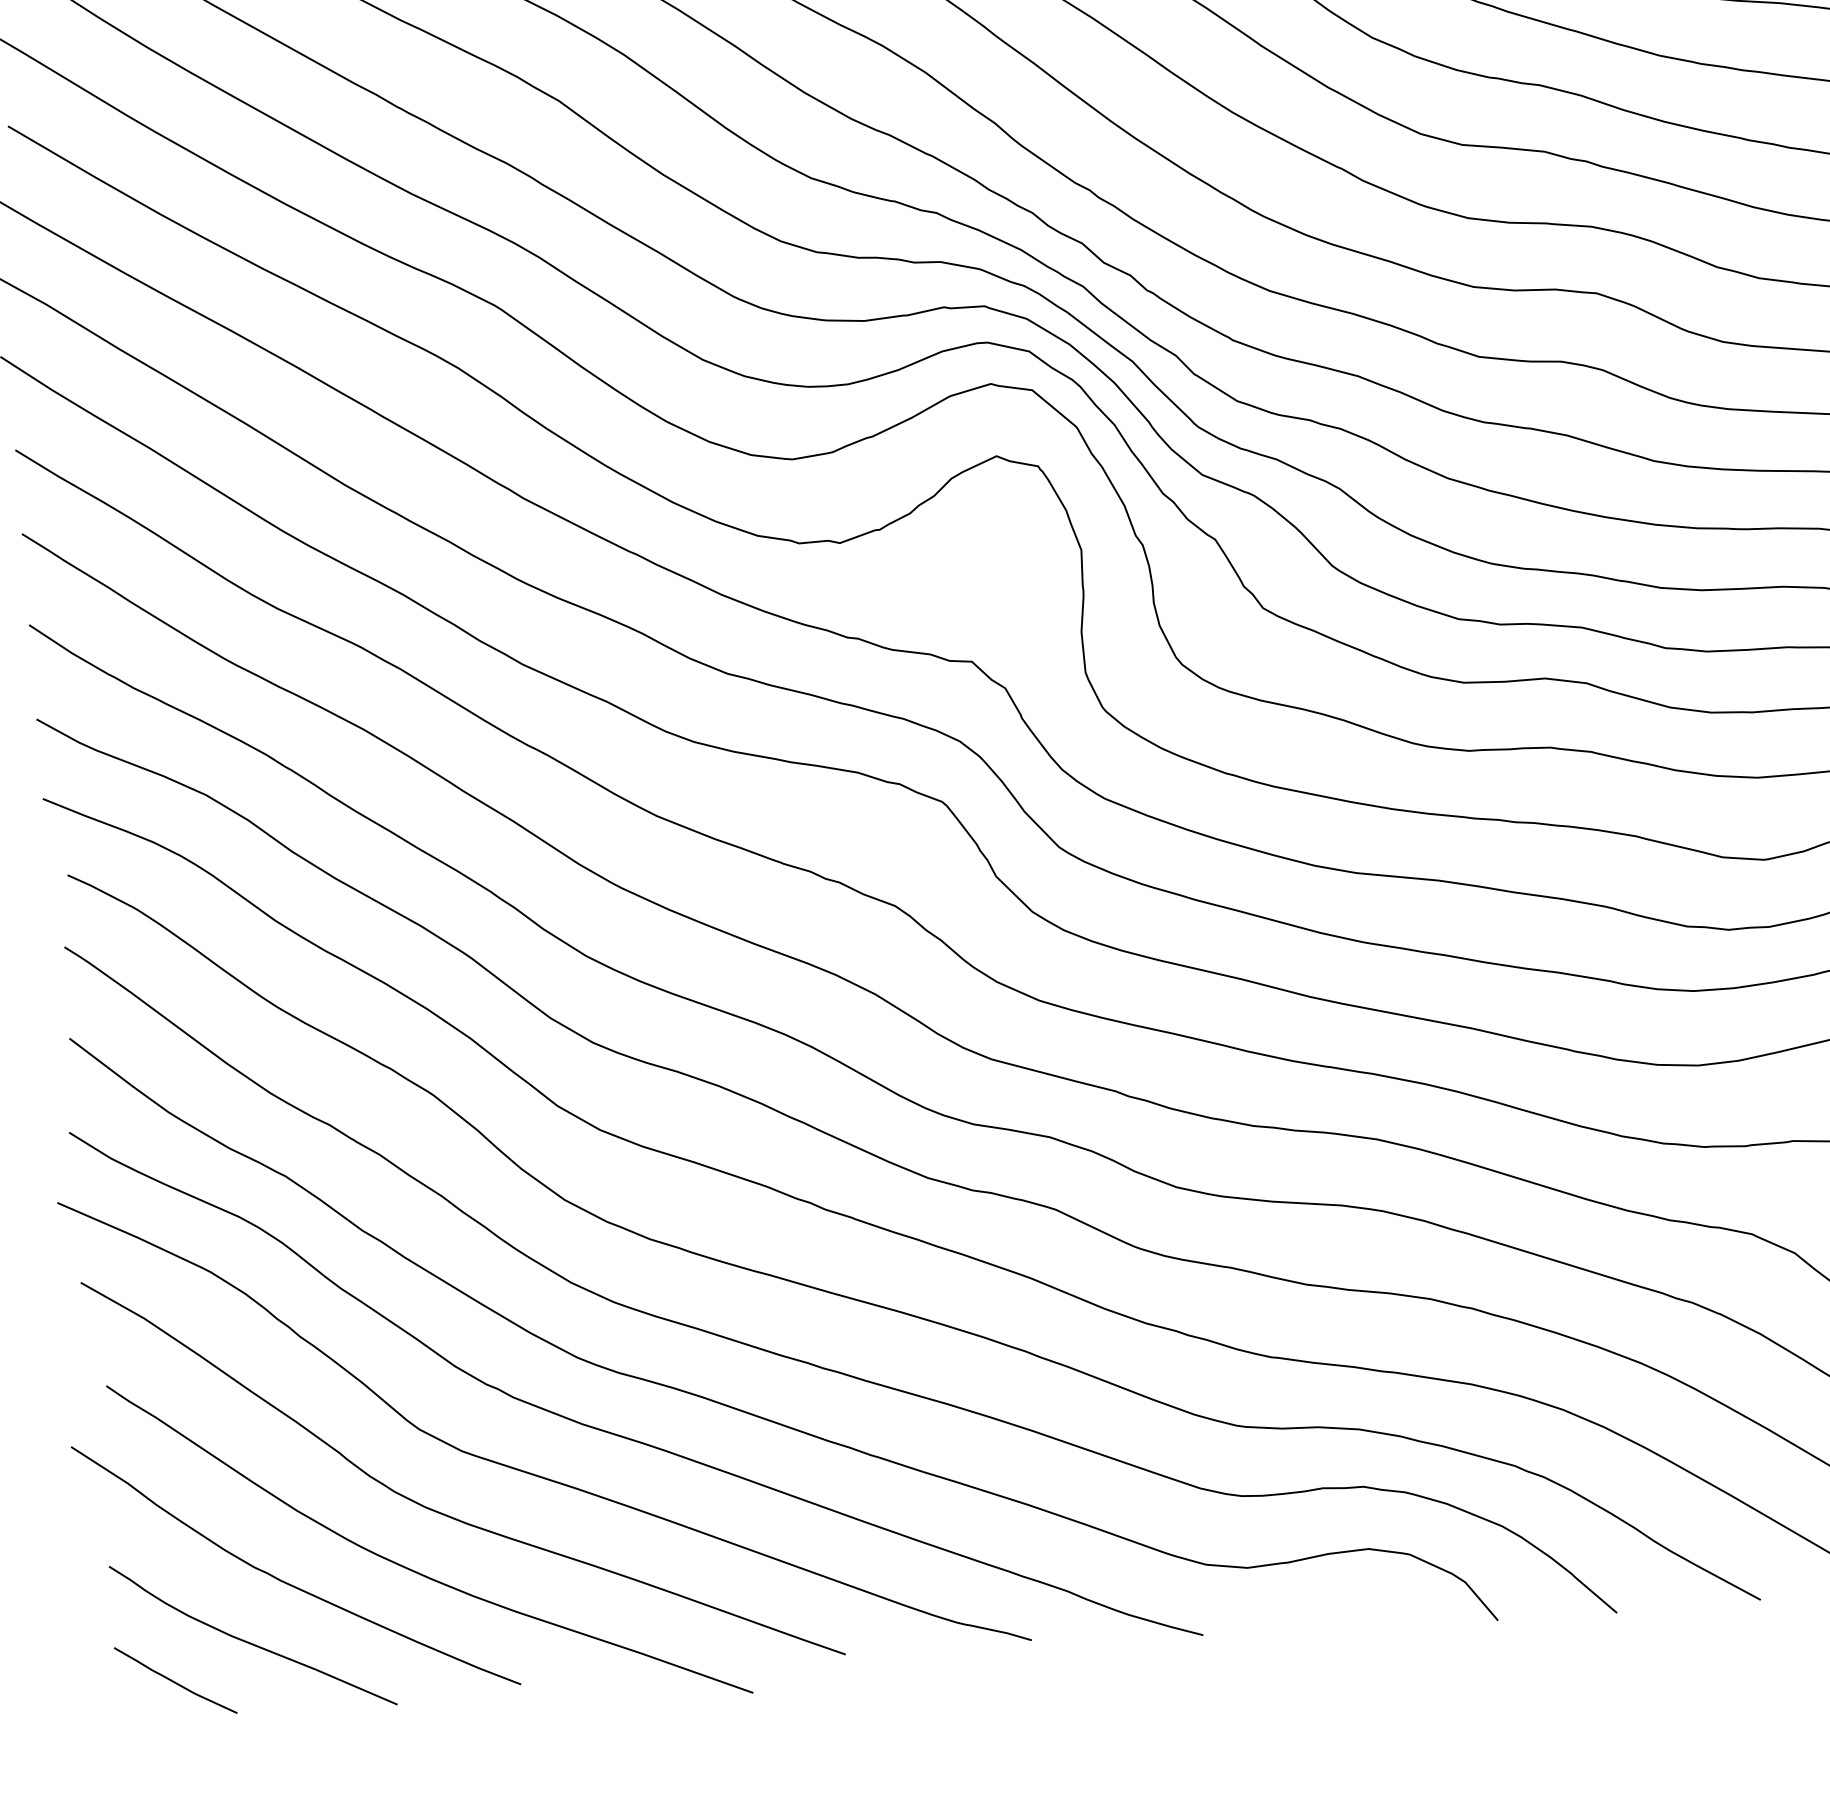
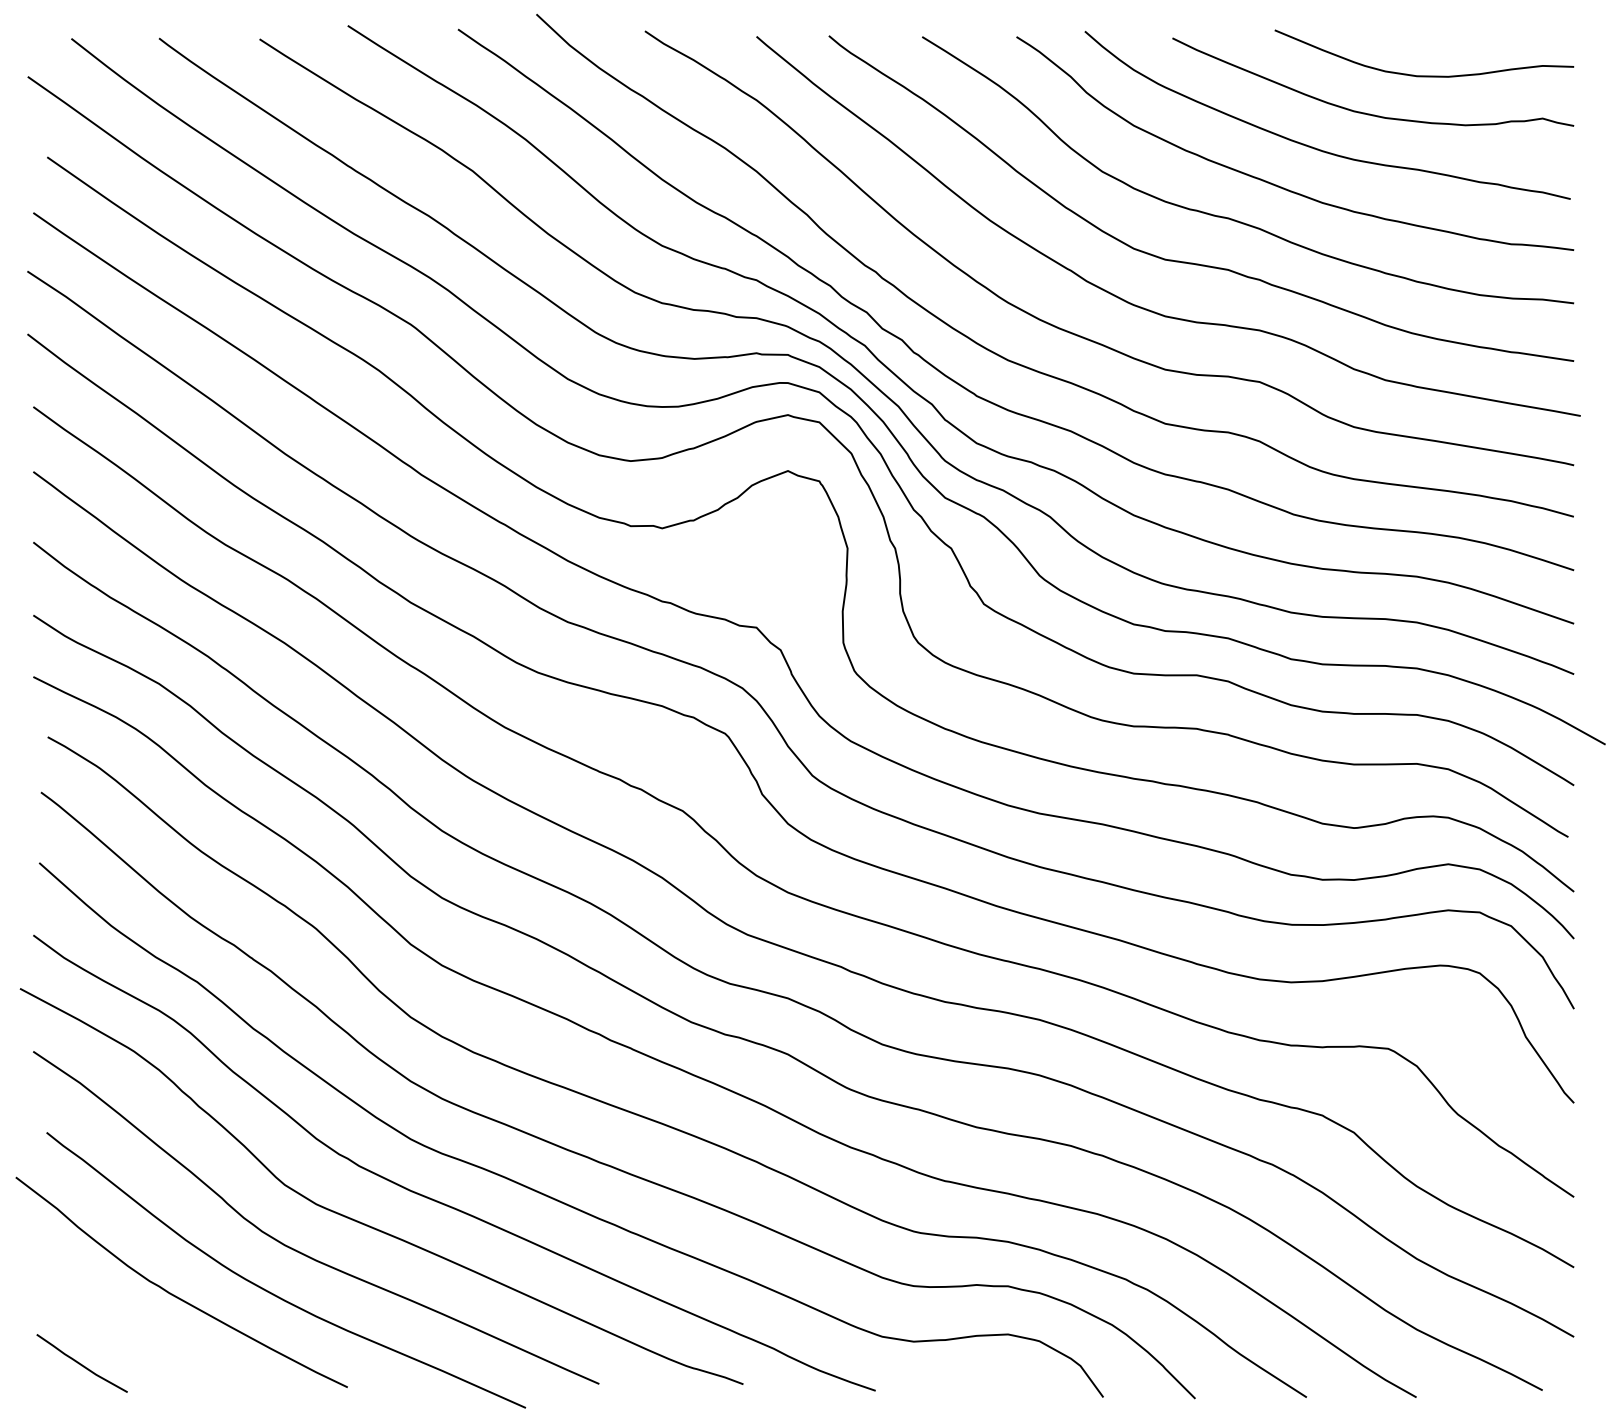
curve: (251, 1642) -> (142, 1338), removed

